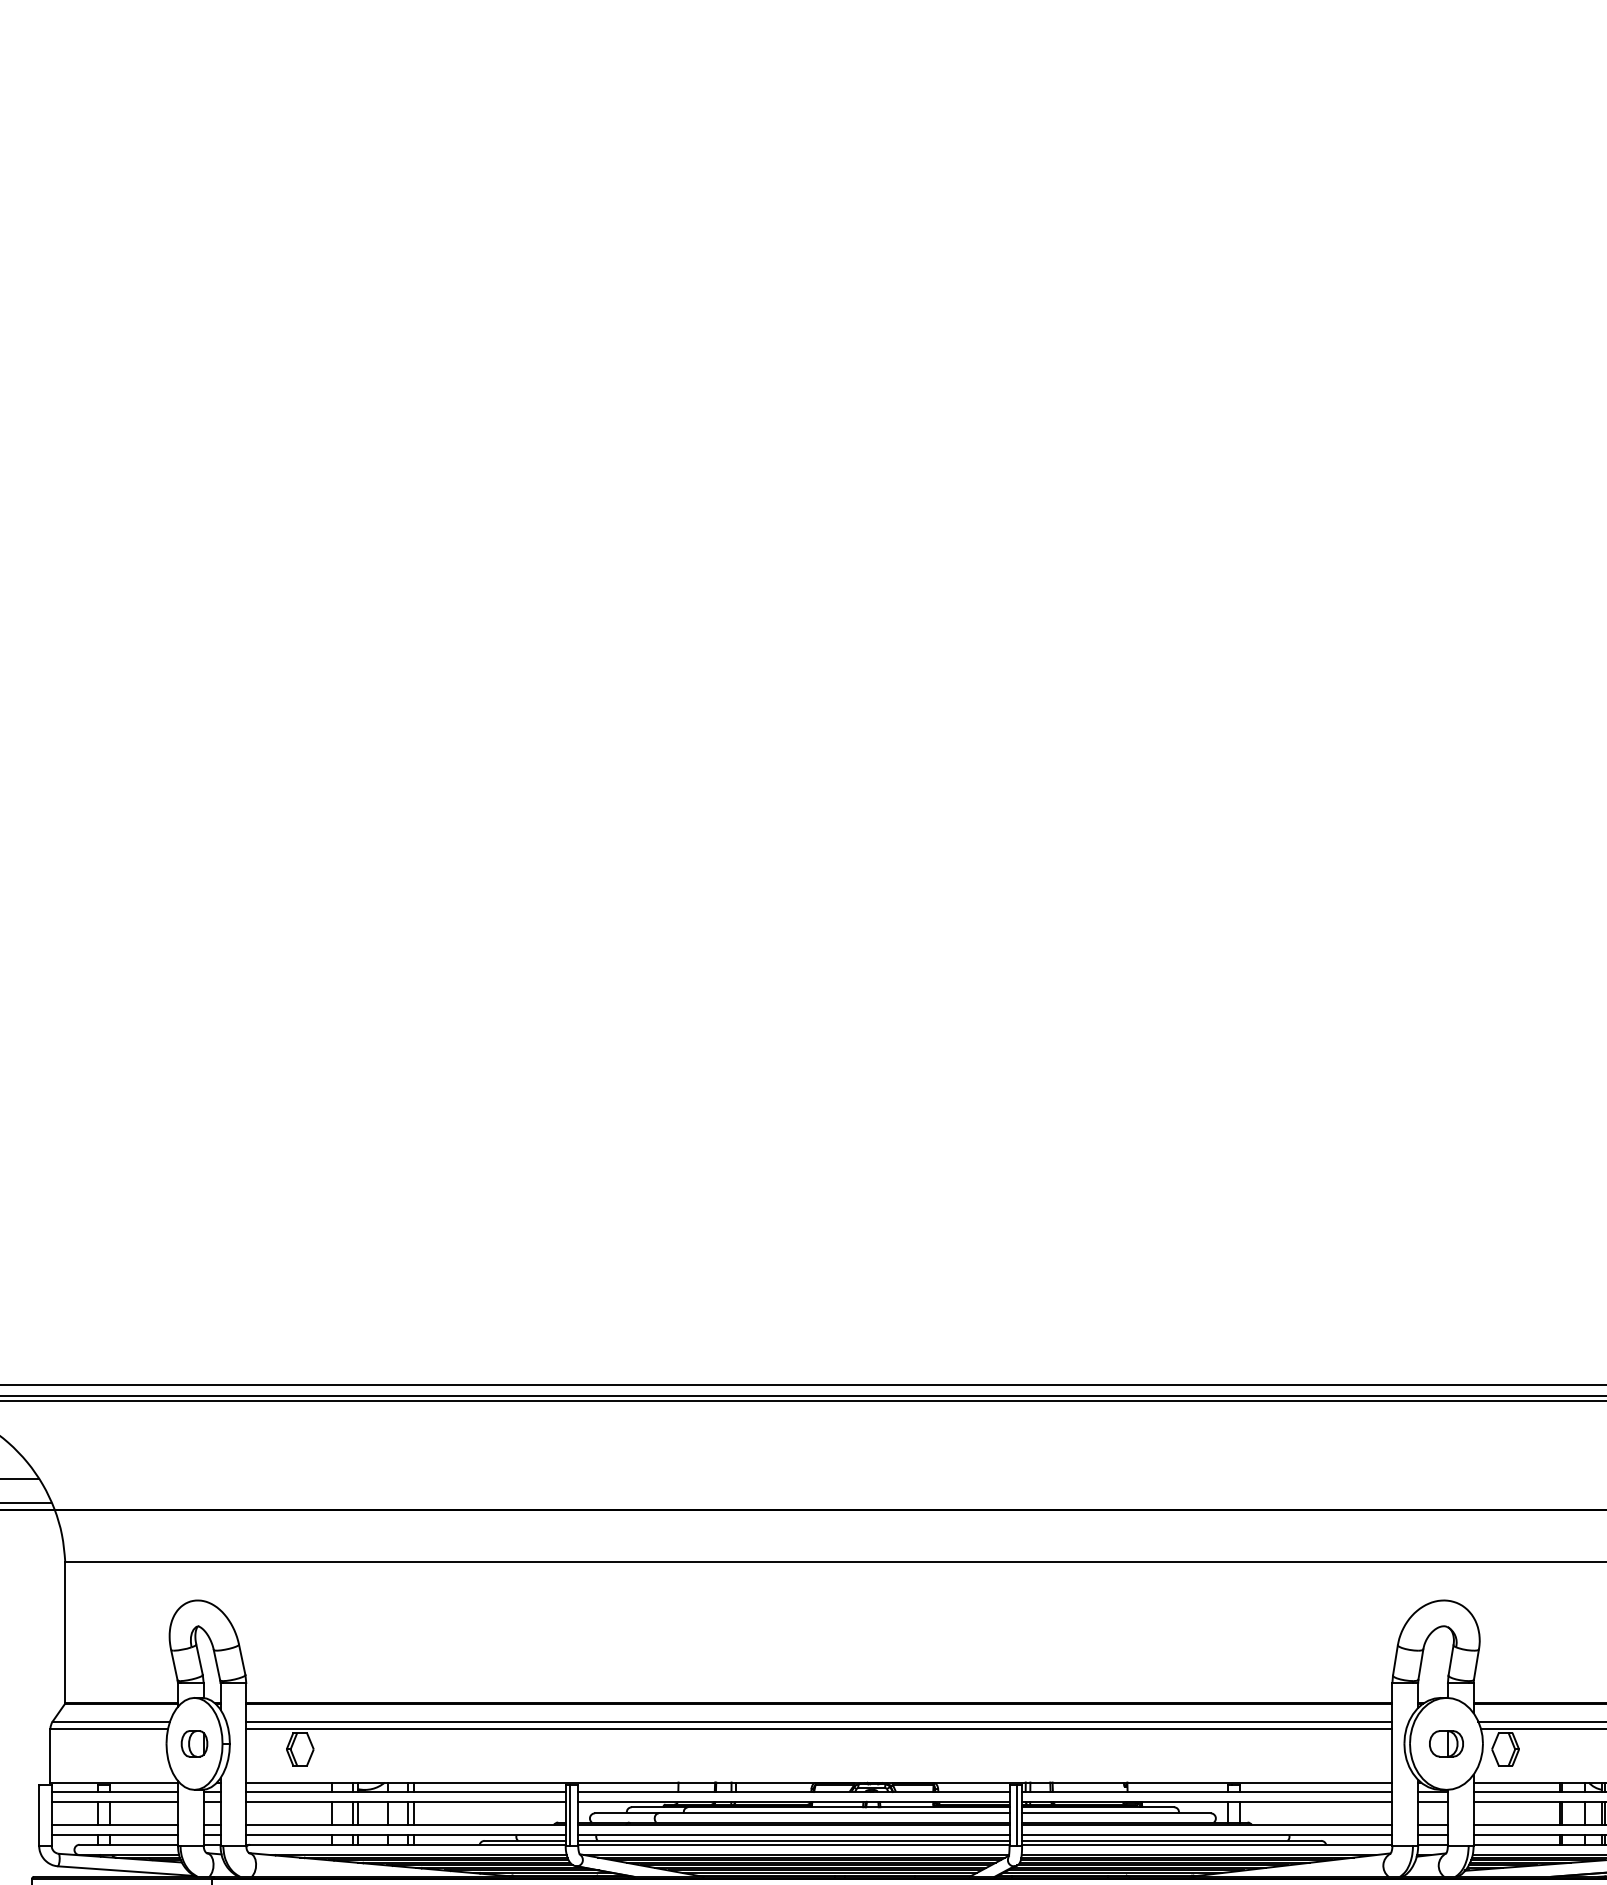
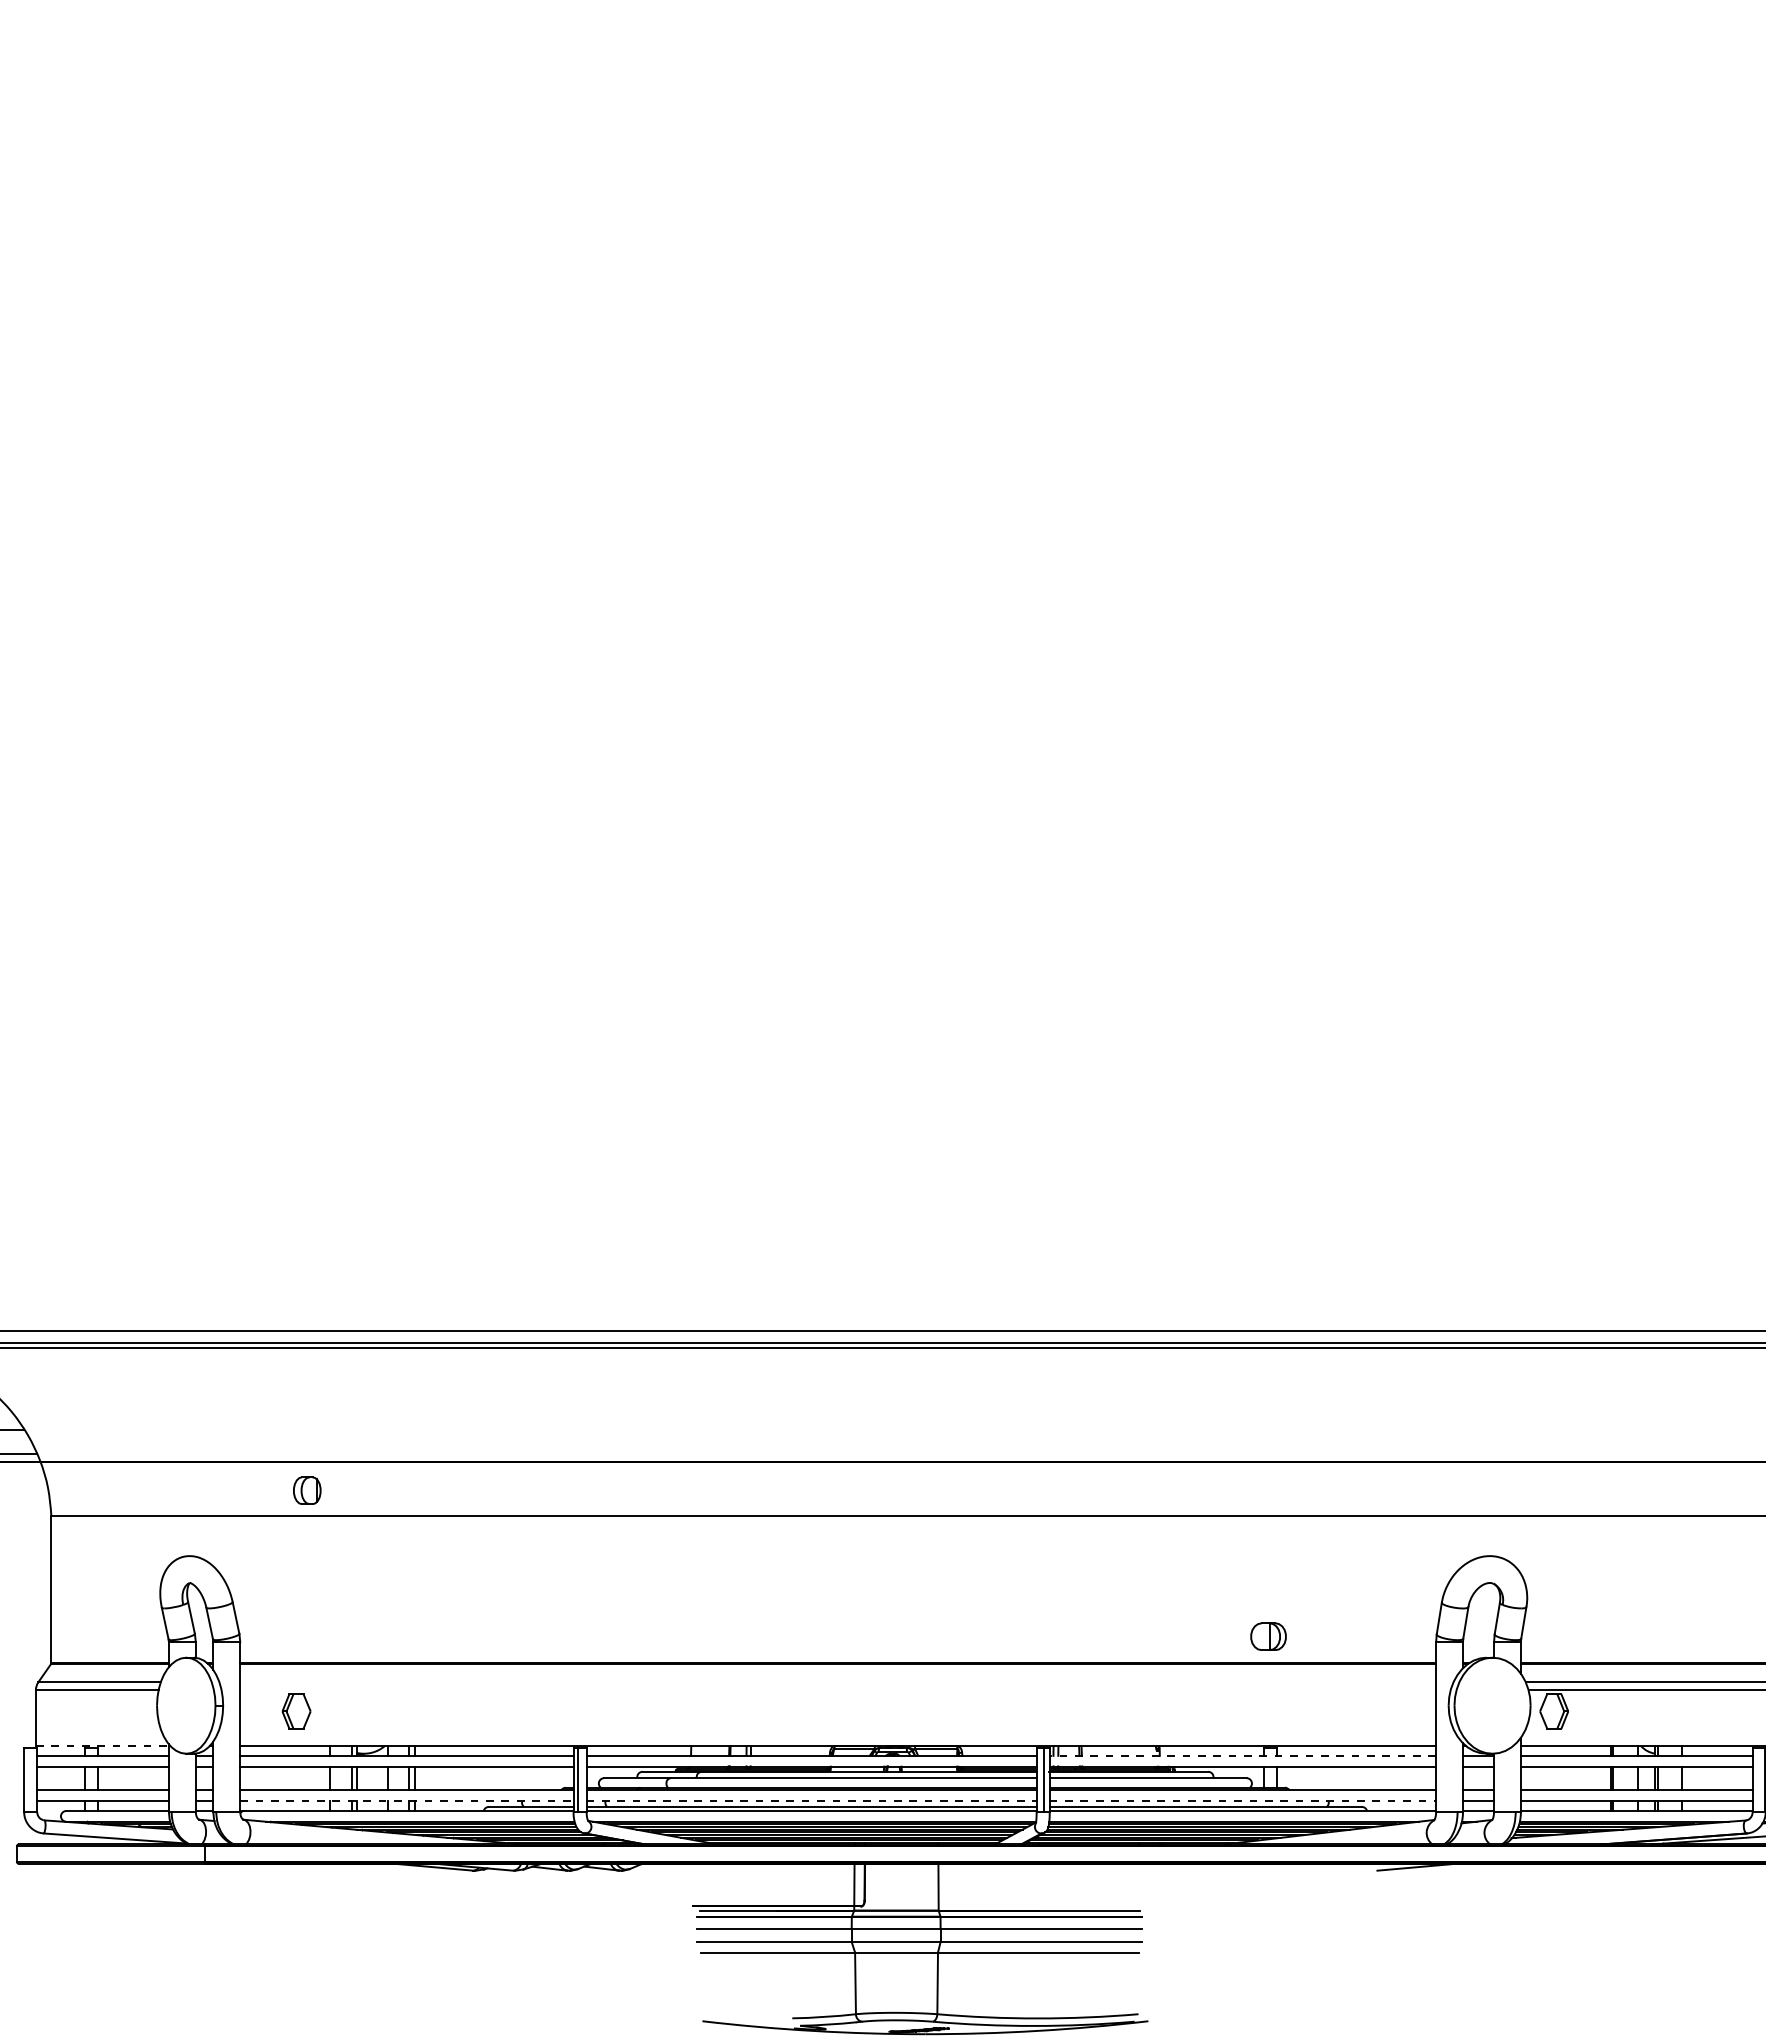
line: (819, 1721) -> (838, 1682), removed
line: (819, 1729) -> (838, 1690), removed
part: (194, 1743) -> (307, 1490), moved
part: (1446, 1743) -> (1268, 1636), moved
line: (114, 1782) -> (102, 1746), solid -> dashed
line: (1206, 1791) -> (1242, 1755), solid -> dashed
line: (405, 1835) -> (406, 1801), solid -> dashed
line: (794, 1835) -> (812, 1801), solid -> dashed
line: (1207, 1835) -> (1243, 1801), solid -> dashed

